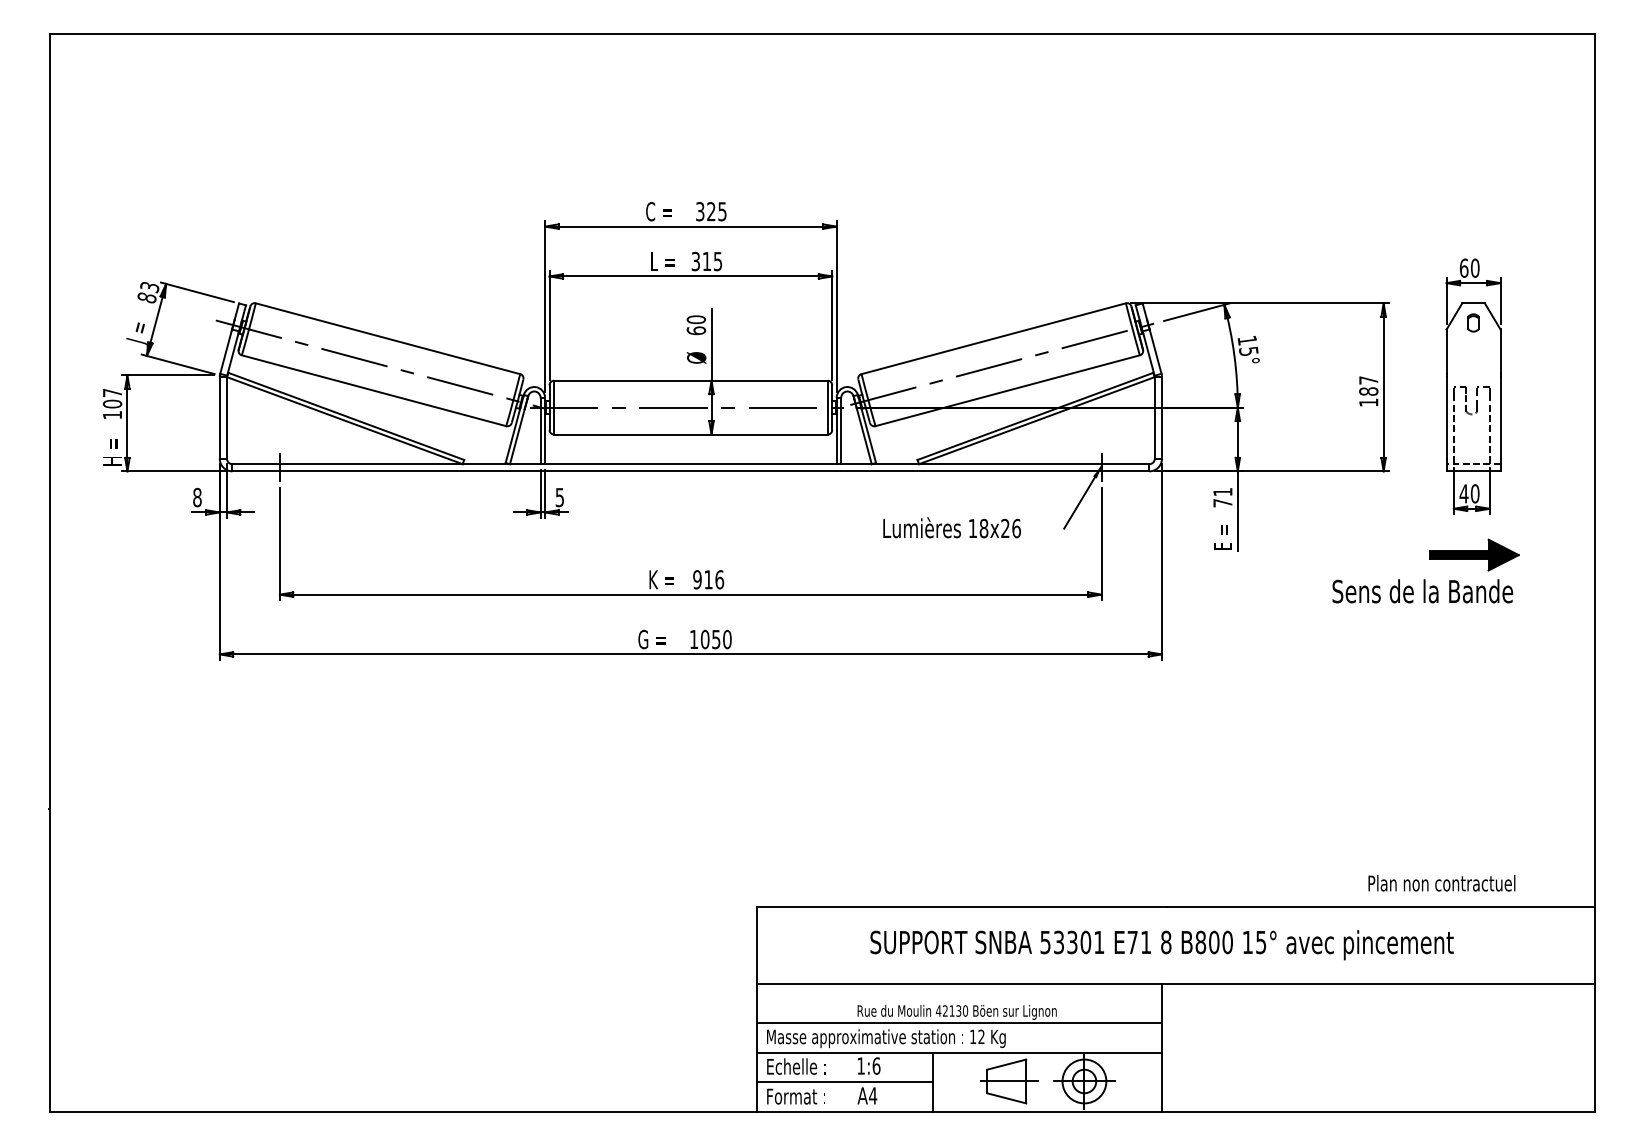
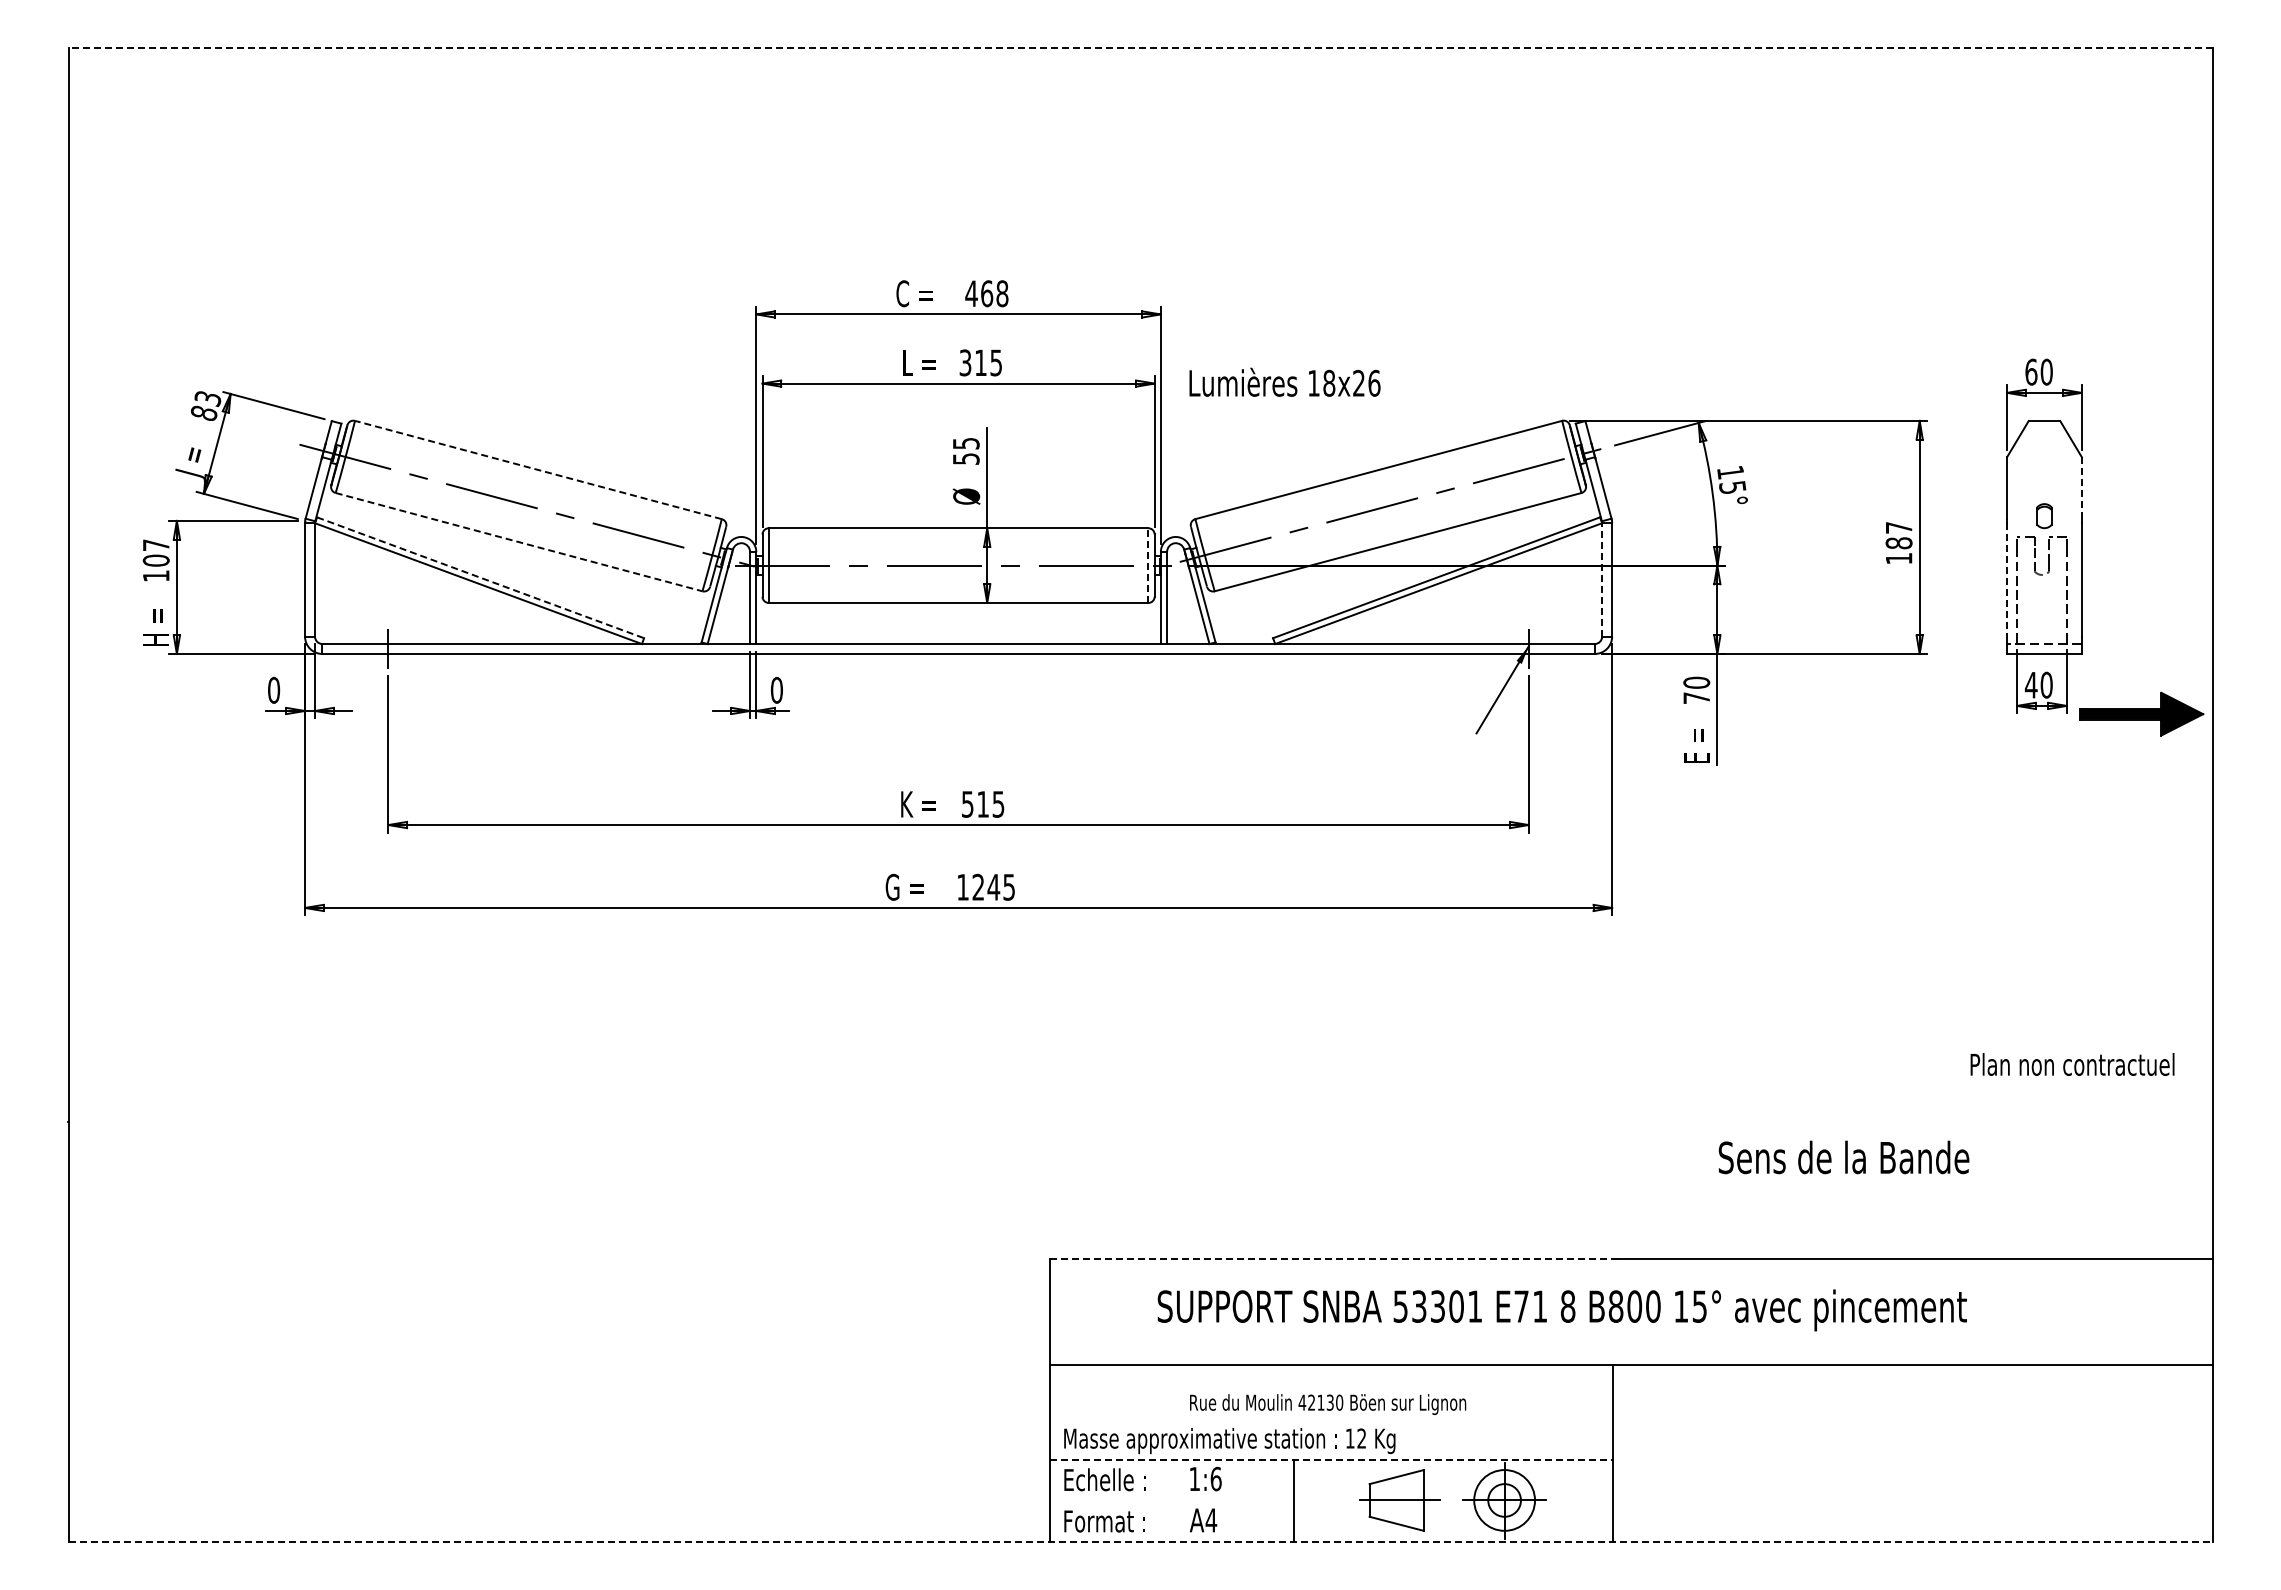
line: (822, 34) -> (1140, 47), solid -> dashed
text: (710, 211) -> (986, 293), 325 -> 468
part: (1473, 323) -> (2044, 516), moved
text: (695, 324) -> (965, 450), 60 -> 55
line: (388, 339) -> (538, 470), solid -> dashed
line: (1500, 351) -> (2081, 487), solid -> dashed
line: (374, 390) -> (519, 542), solid -> dashed
line: (827, 407) -> (1148, 565), solid -> dashed
line: (346, 416) -> (481, 577), solid -> dashed
line: (1155, 417) -> (1602, 579), solid -> dashed
line: (1446, 417) -> (2007, 579), solid -> dashed
text: (1222, 491) -> (1696, 682), 71 -> 70
text: (197, 497) -> (274, 690), 8 -> 0
text: (559, 497) -> (776, 690), 5 -> 0
text: (951, 527) -> (1284, 381), moved
part: (1474, 554) -> (2141, 713), moved
text: (708, 579) -> (982, 804), 916 -> 515
text: (1422, 591) -> (1843, 1157), moved
text: (716, 638) -> (993, 886), 1050 -> 1245
text: (1441, 883) -> (2072, 1064), moved
line: (961, 907) -> (1333, 1258), solid -> dashed
text: (1161, 945) -> (1561, 1310), moved
line: (959, 1023) -> (1331, 1419), removed
line: (959, 1052) -> (1331, 1460), solid -> dashed
line: (844, 1082) -> (1171, 1501), removed
line: (822, 1111) -> (1140, 1542), solid -> dashed

